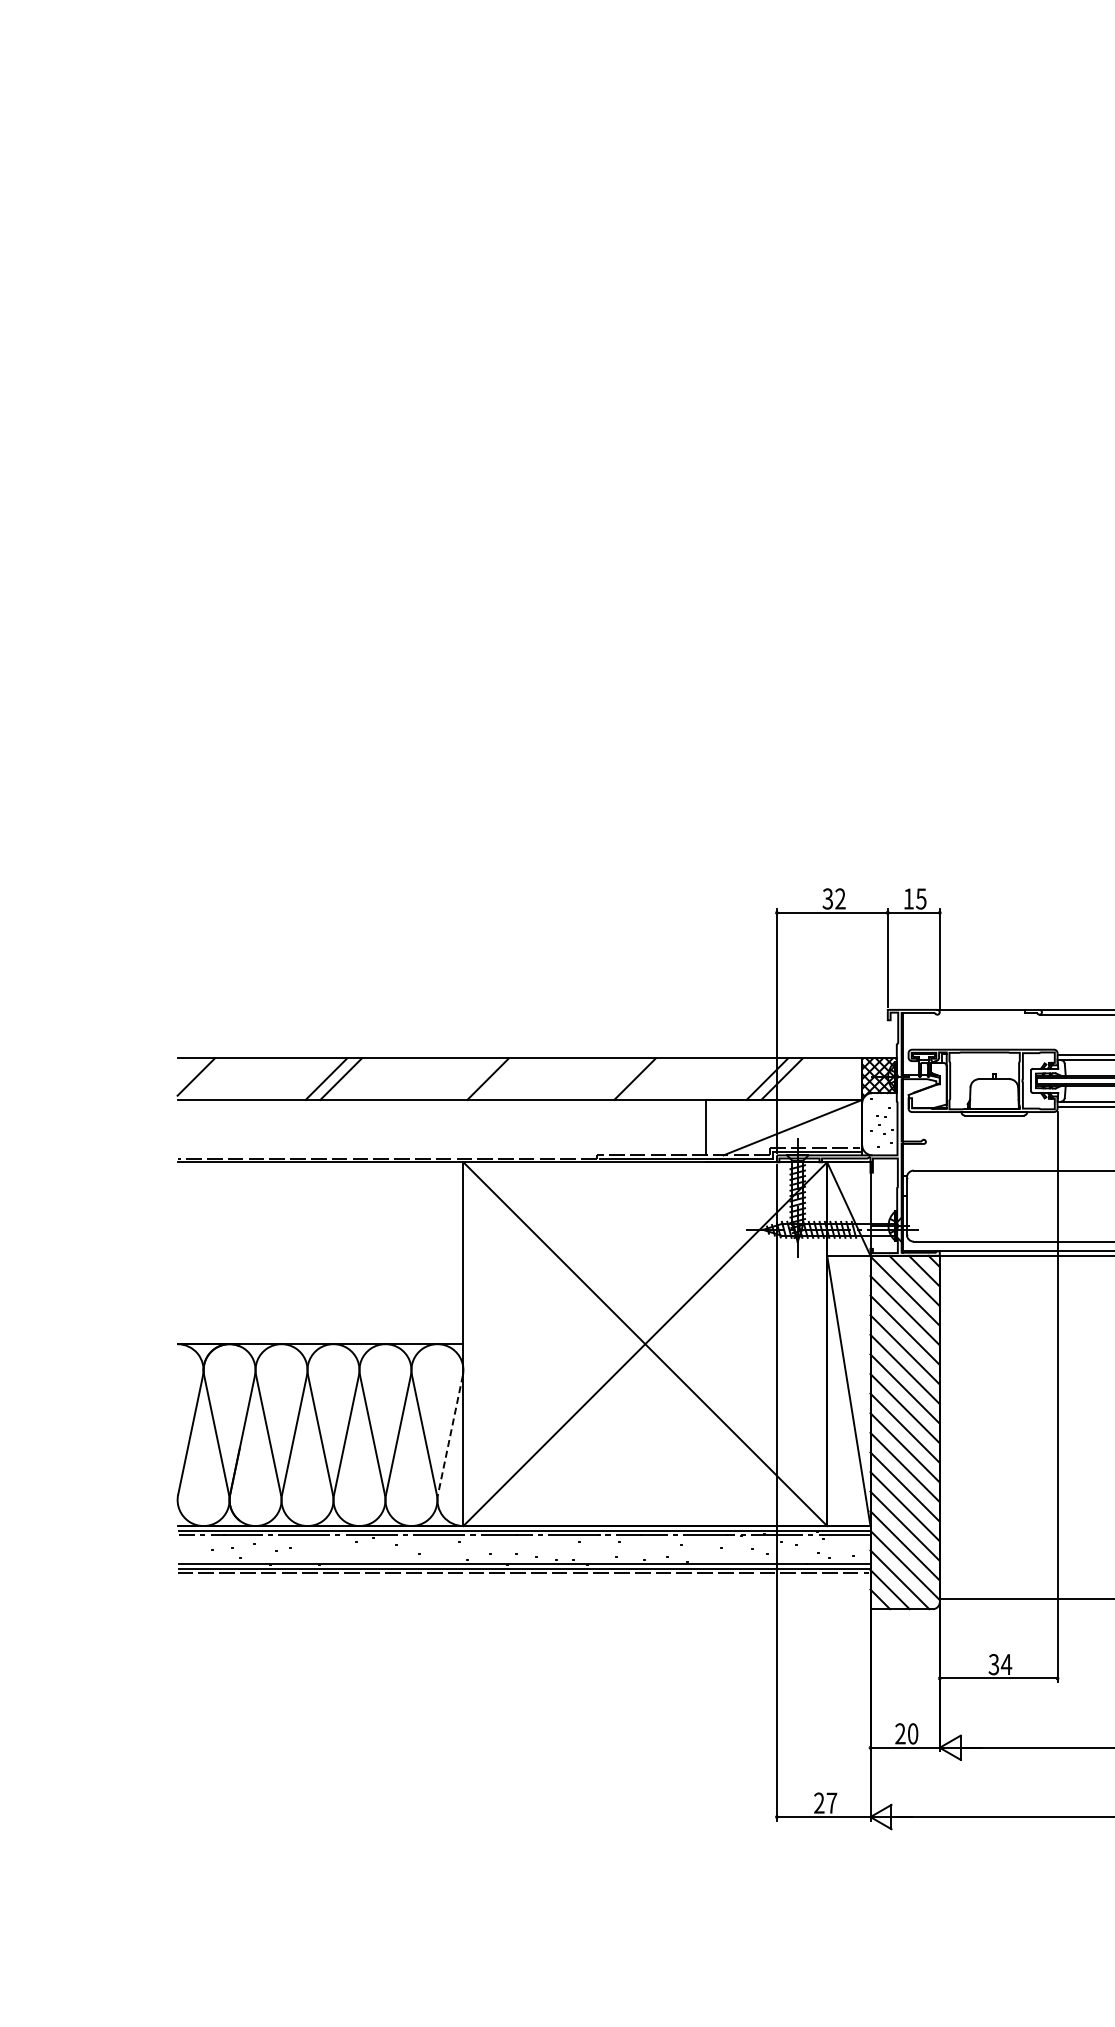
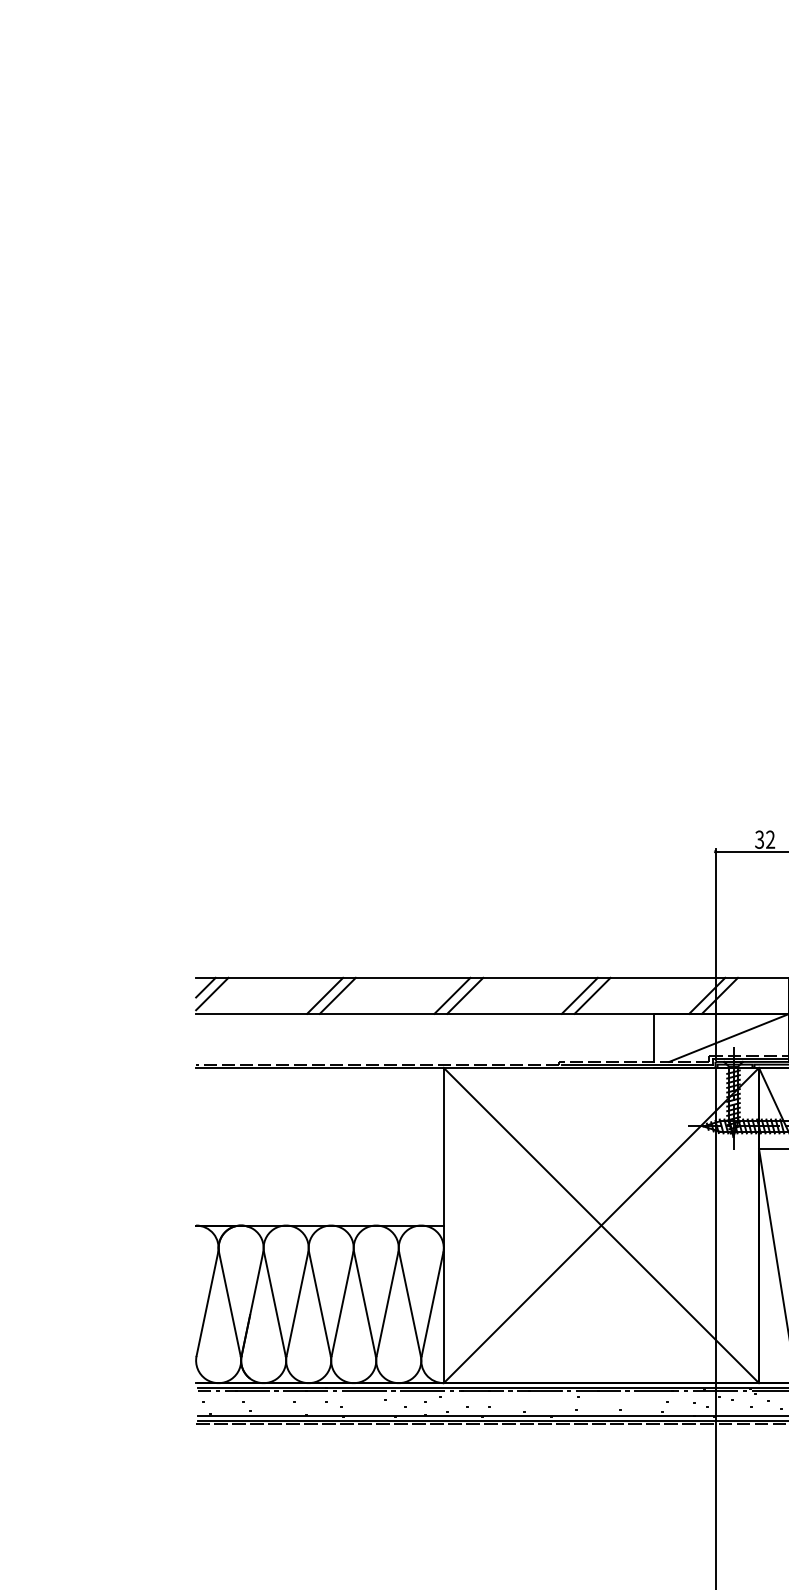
line: (188, 1069) -> (205, 987), added
line: (473, 1078) -> (452, 995), added
line: (620, 1078) -> (579, 995), added
line: (450, 1435) -> (432, 1304), dashed -> solid

